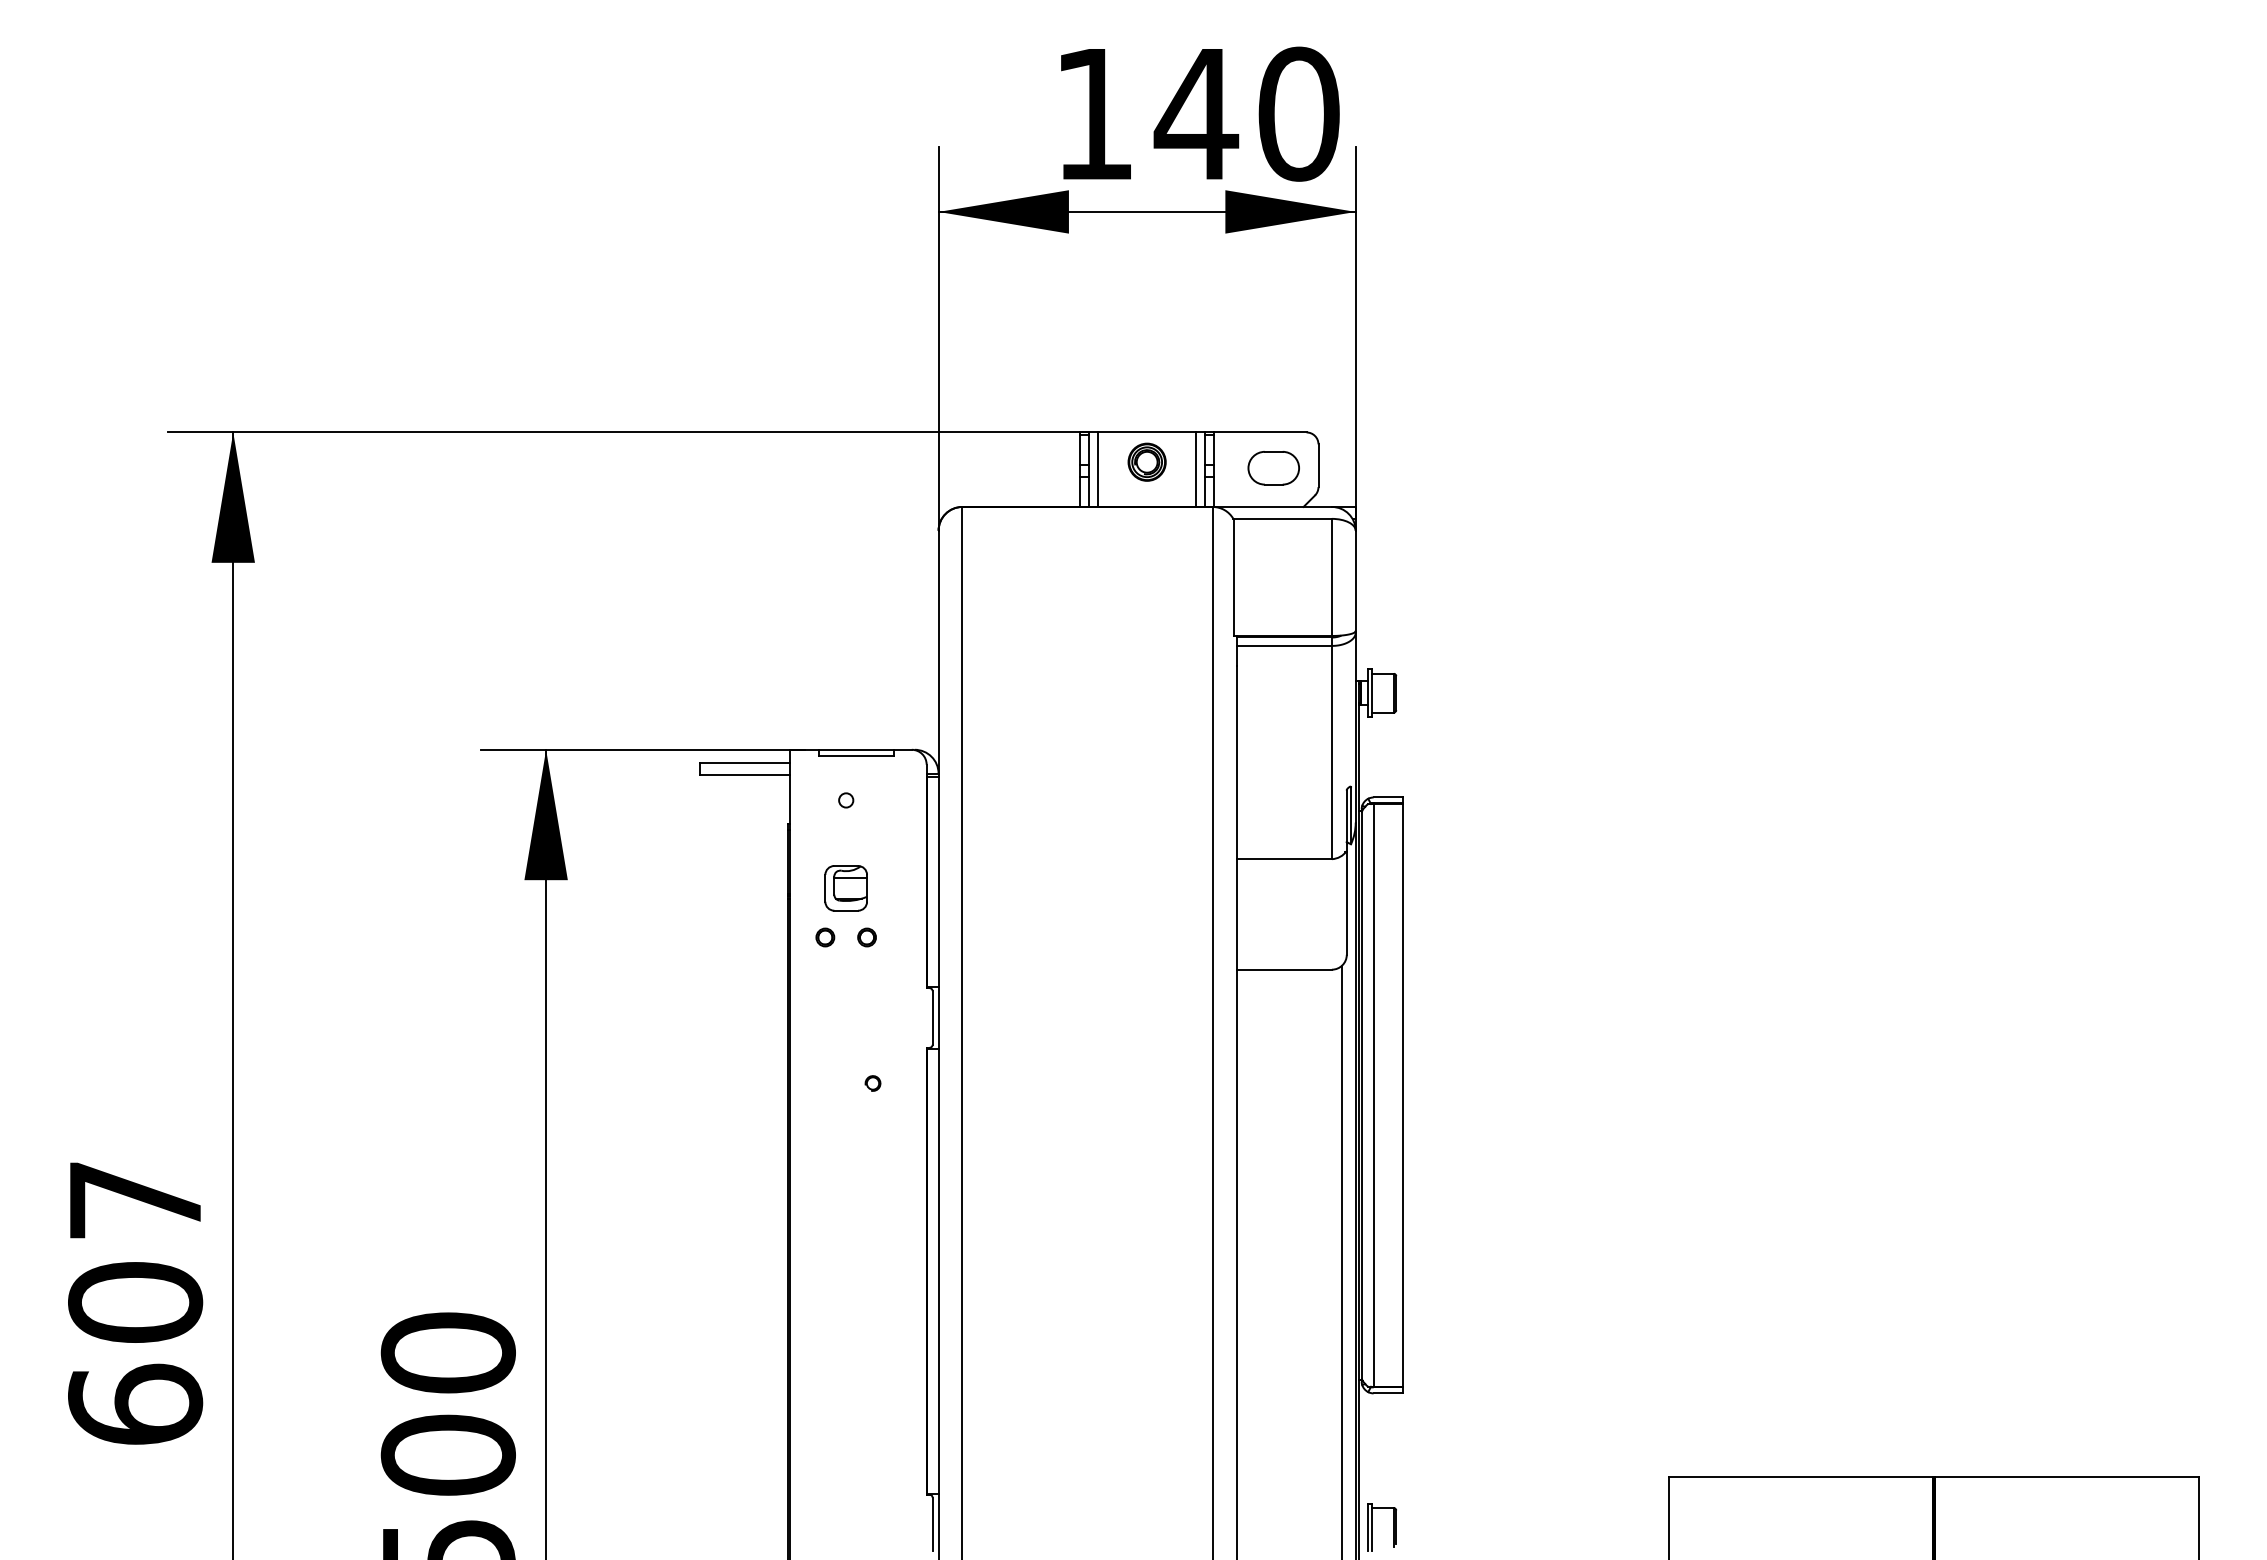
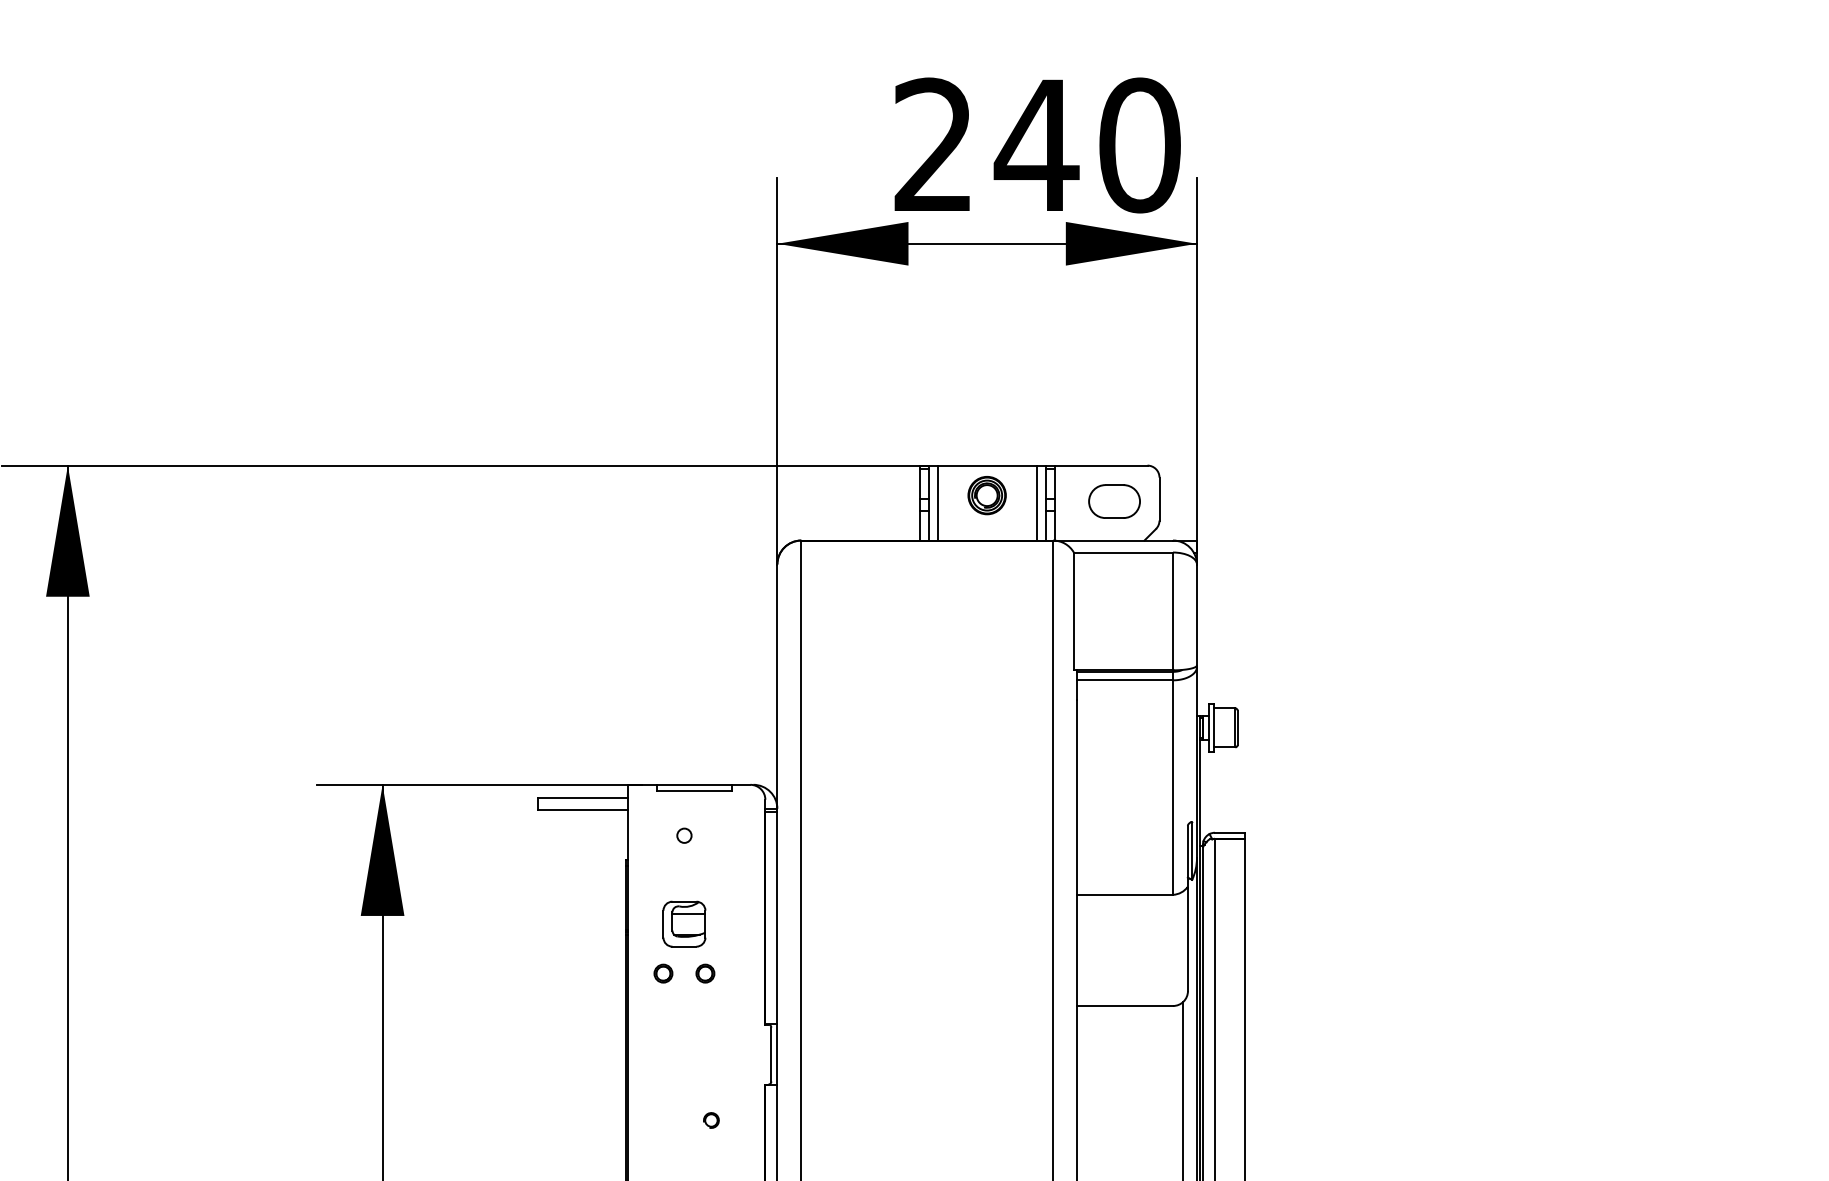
text: (1092, 112) -> (932, 143), 140 -> 240

